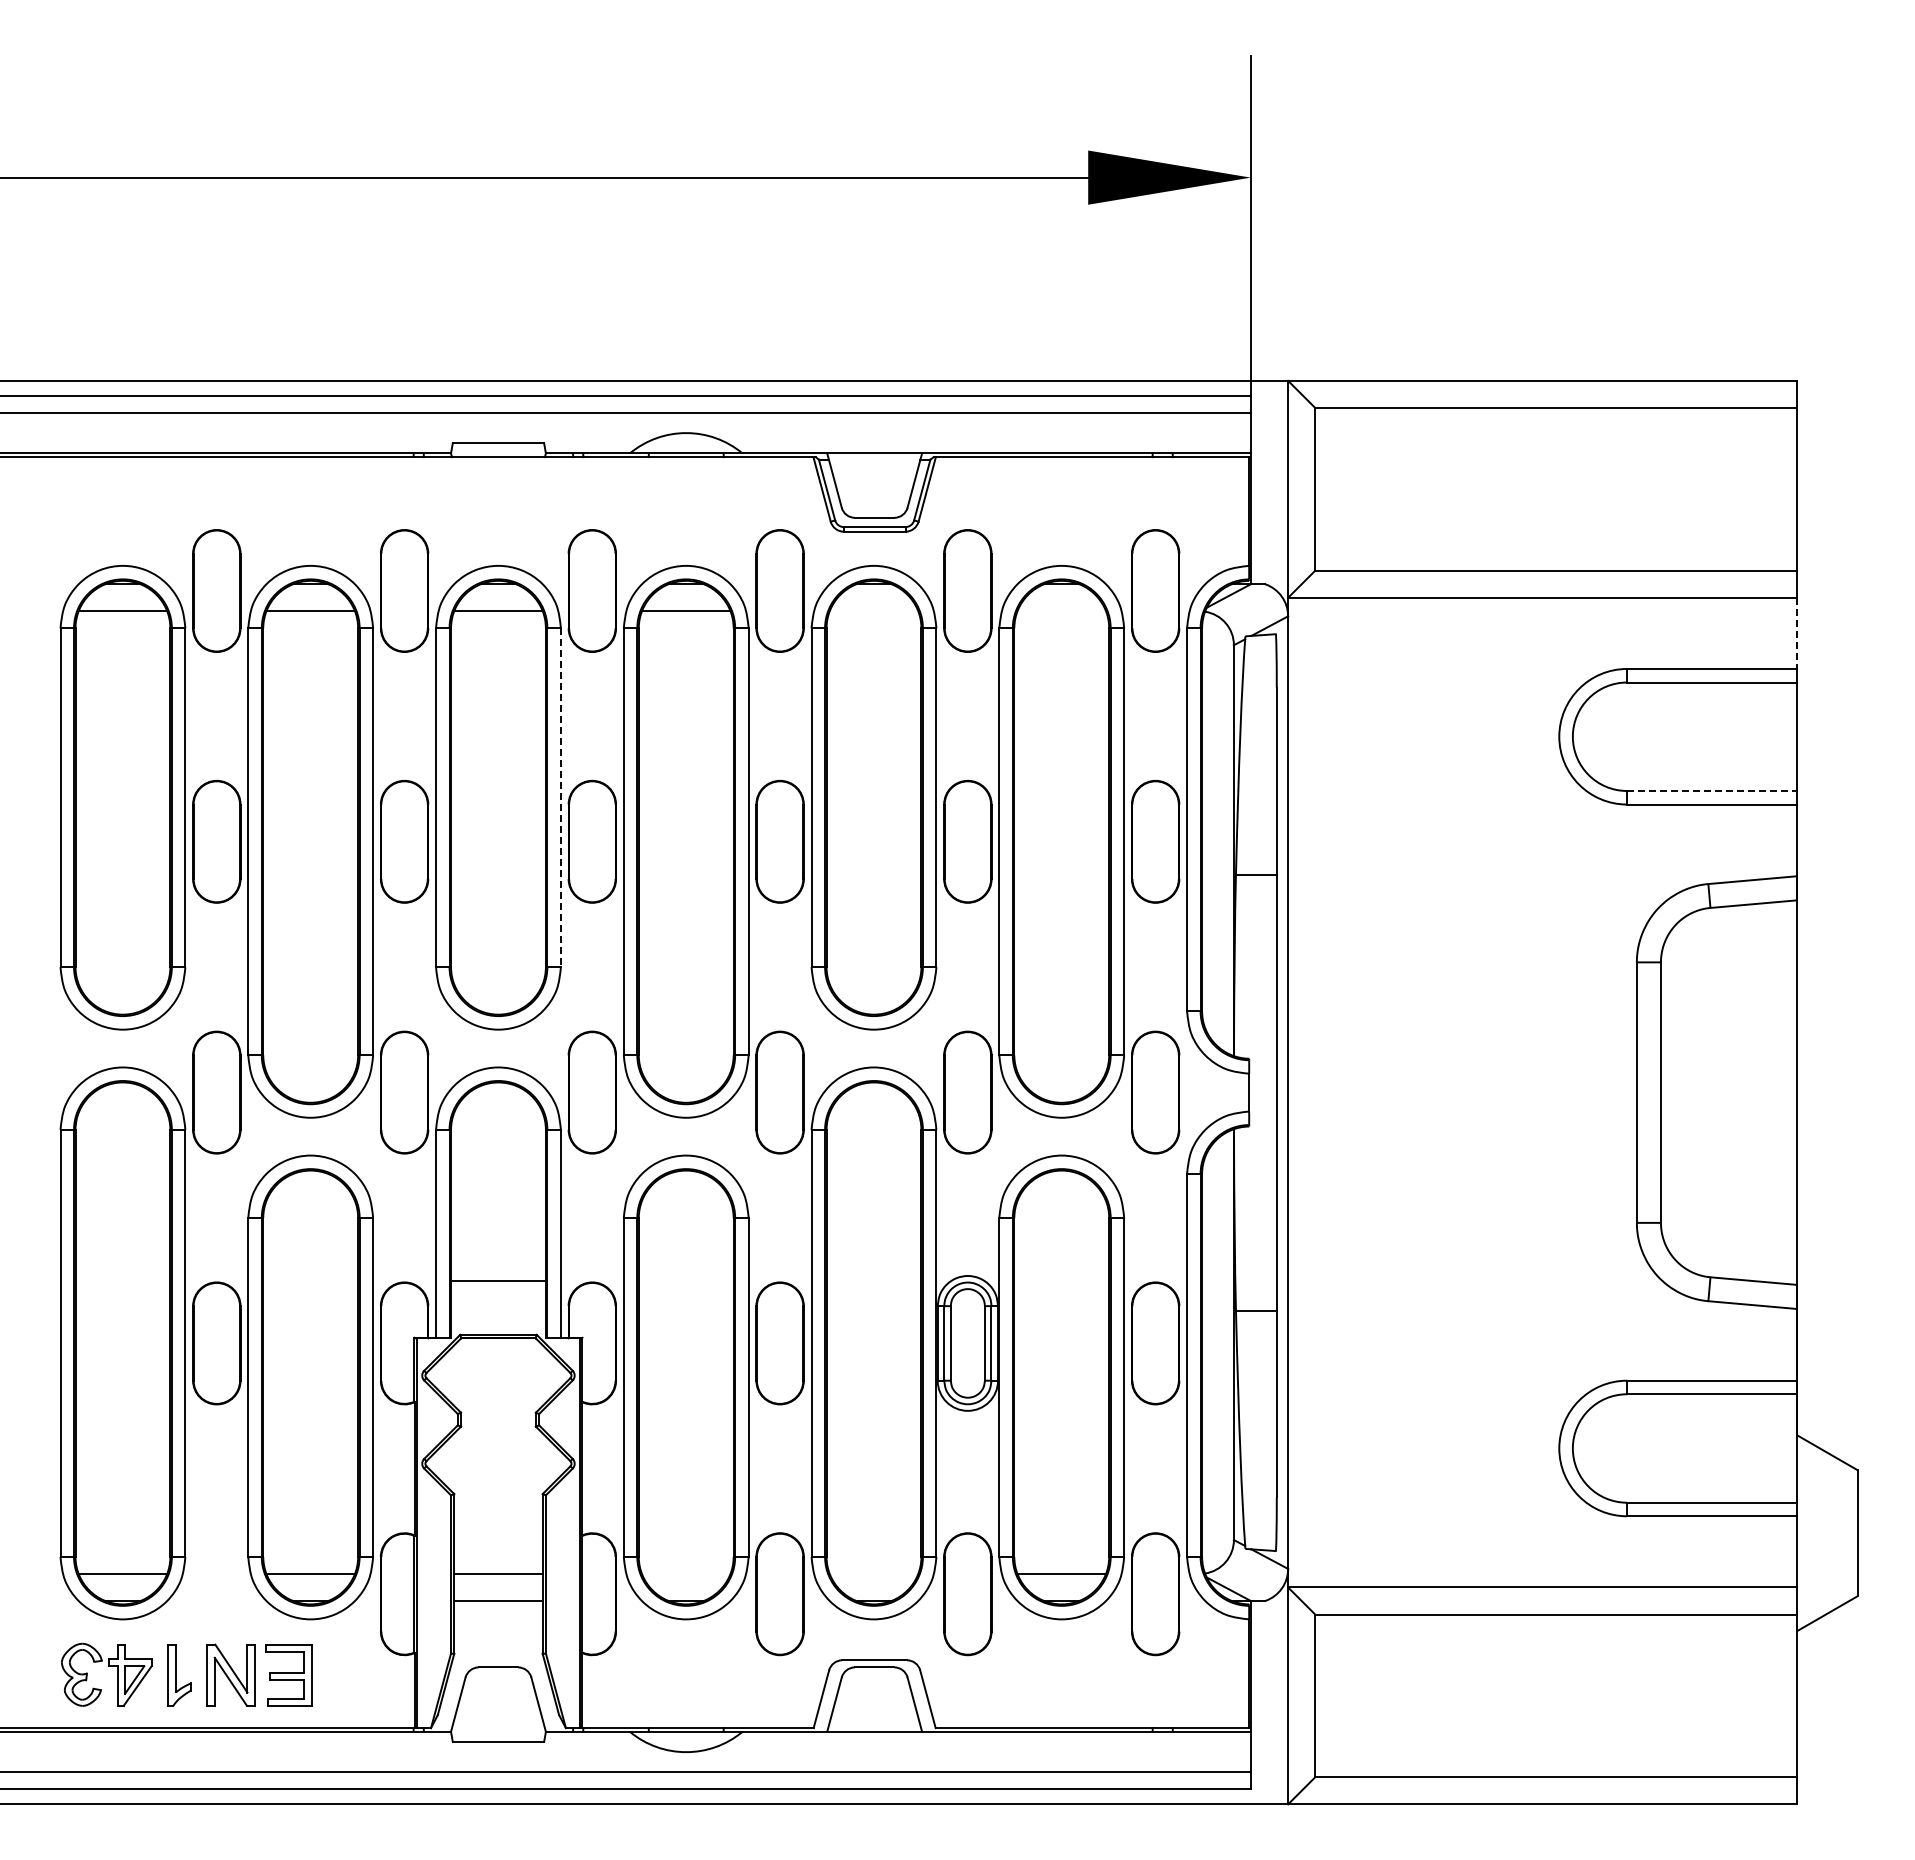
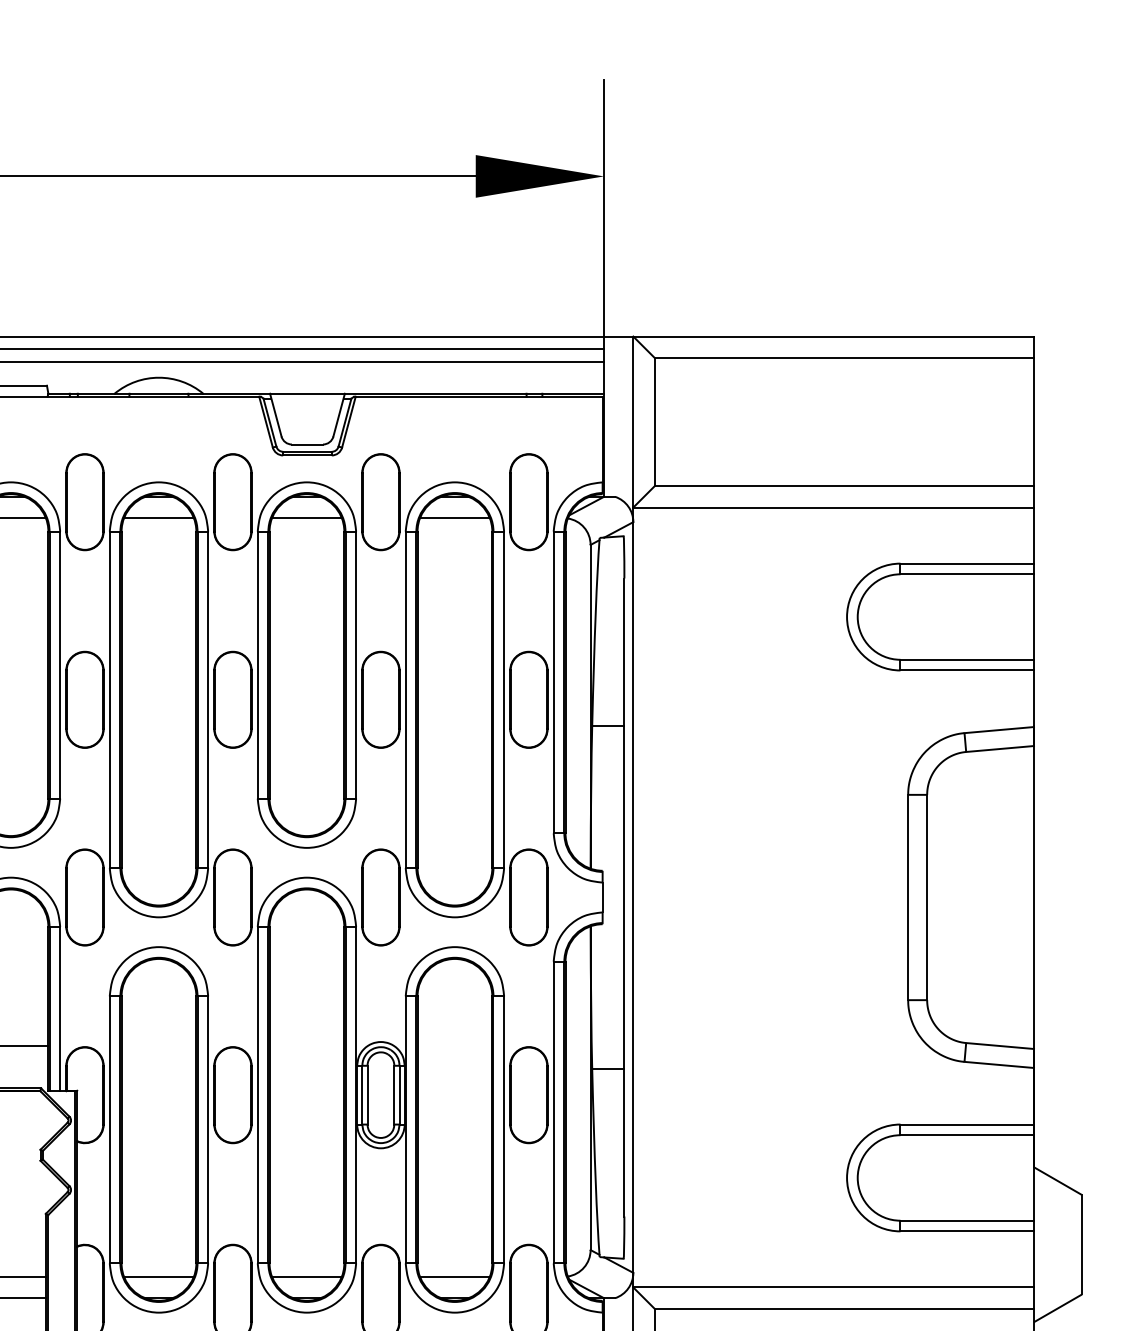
line: (873, 611) -> (306, 518), added
line: (1061, 611) -> (454, 518), added
line: (1796, 633) -> (1033, 535), dashed -> solid
line: (1711, 790) -> (966, 659), dashed -> solid
line: (560, 798) -> (59, 665), dashed -> solid
line: (685, 1573) -> (158, 1276), added
line: (873, 1573) -> (306, 1276), added

